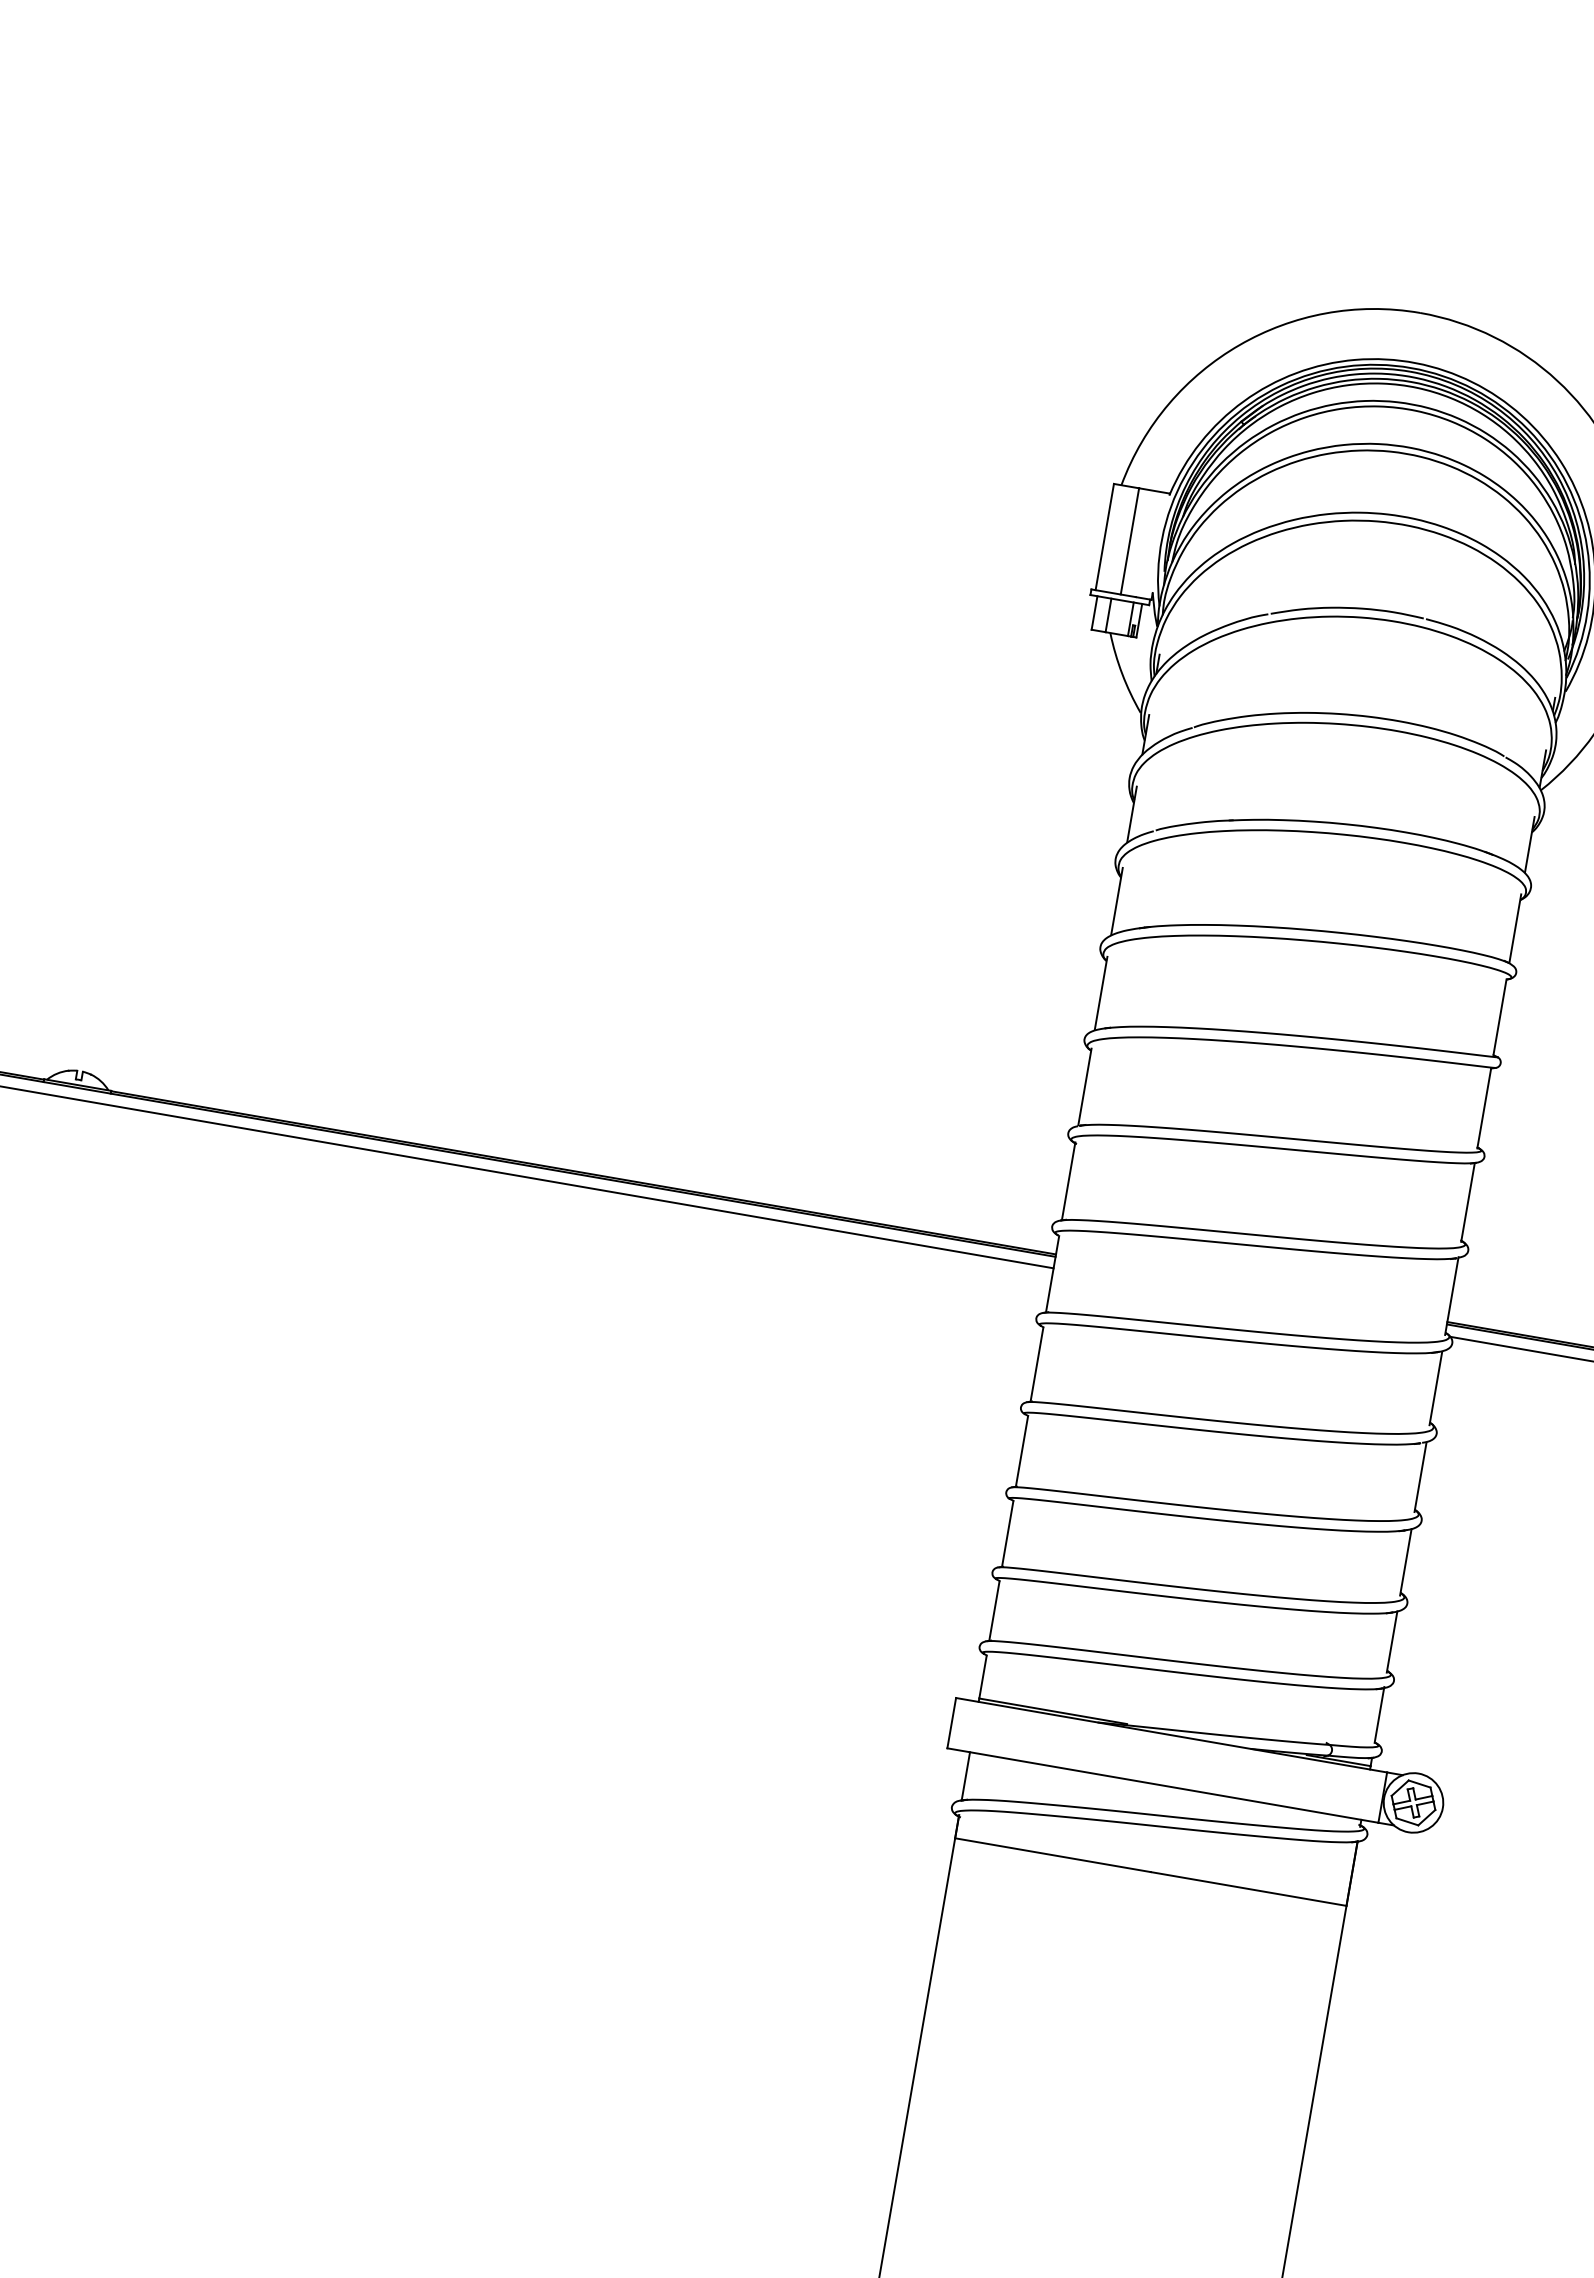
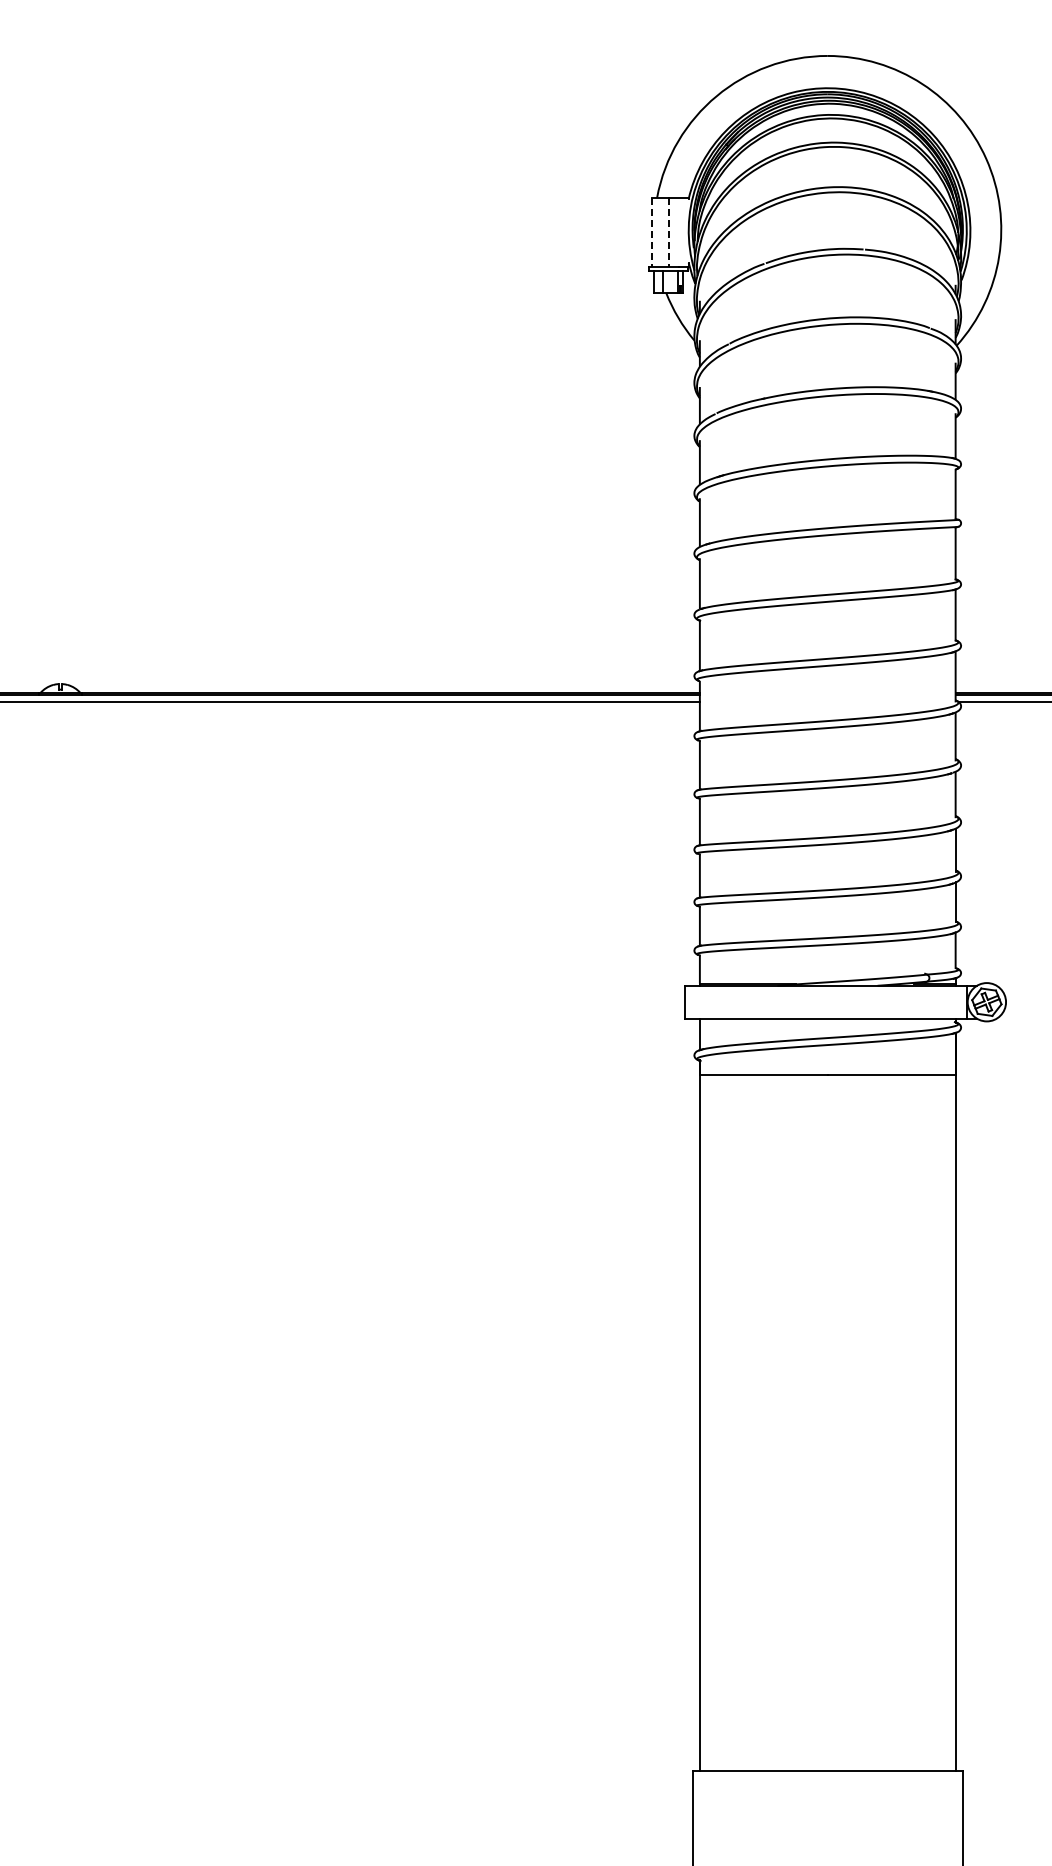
line: (1105, 536) -> (652, 232), solid -> dashed
line: (1129, 540) -> (668, 232), solid -> dashed

